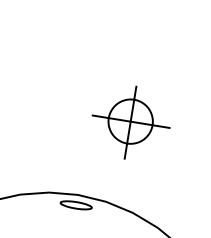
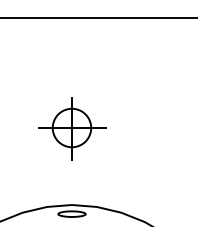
part: (131, 122) -> (72, 128), moved

